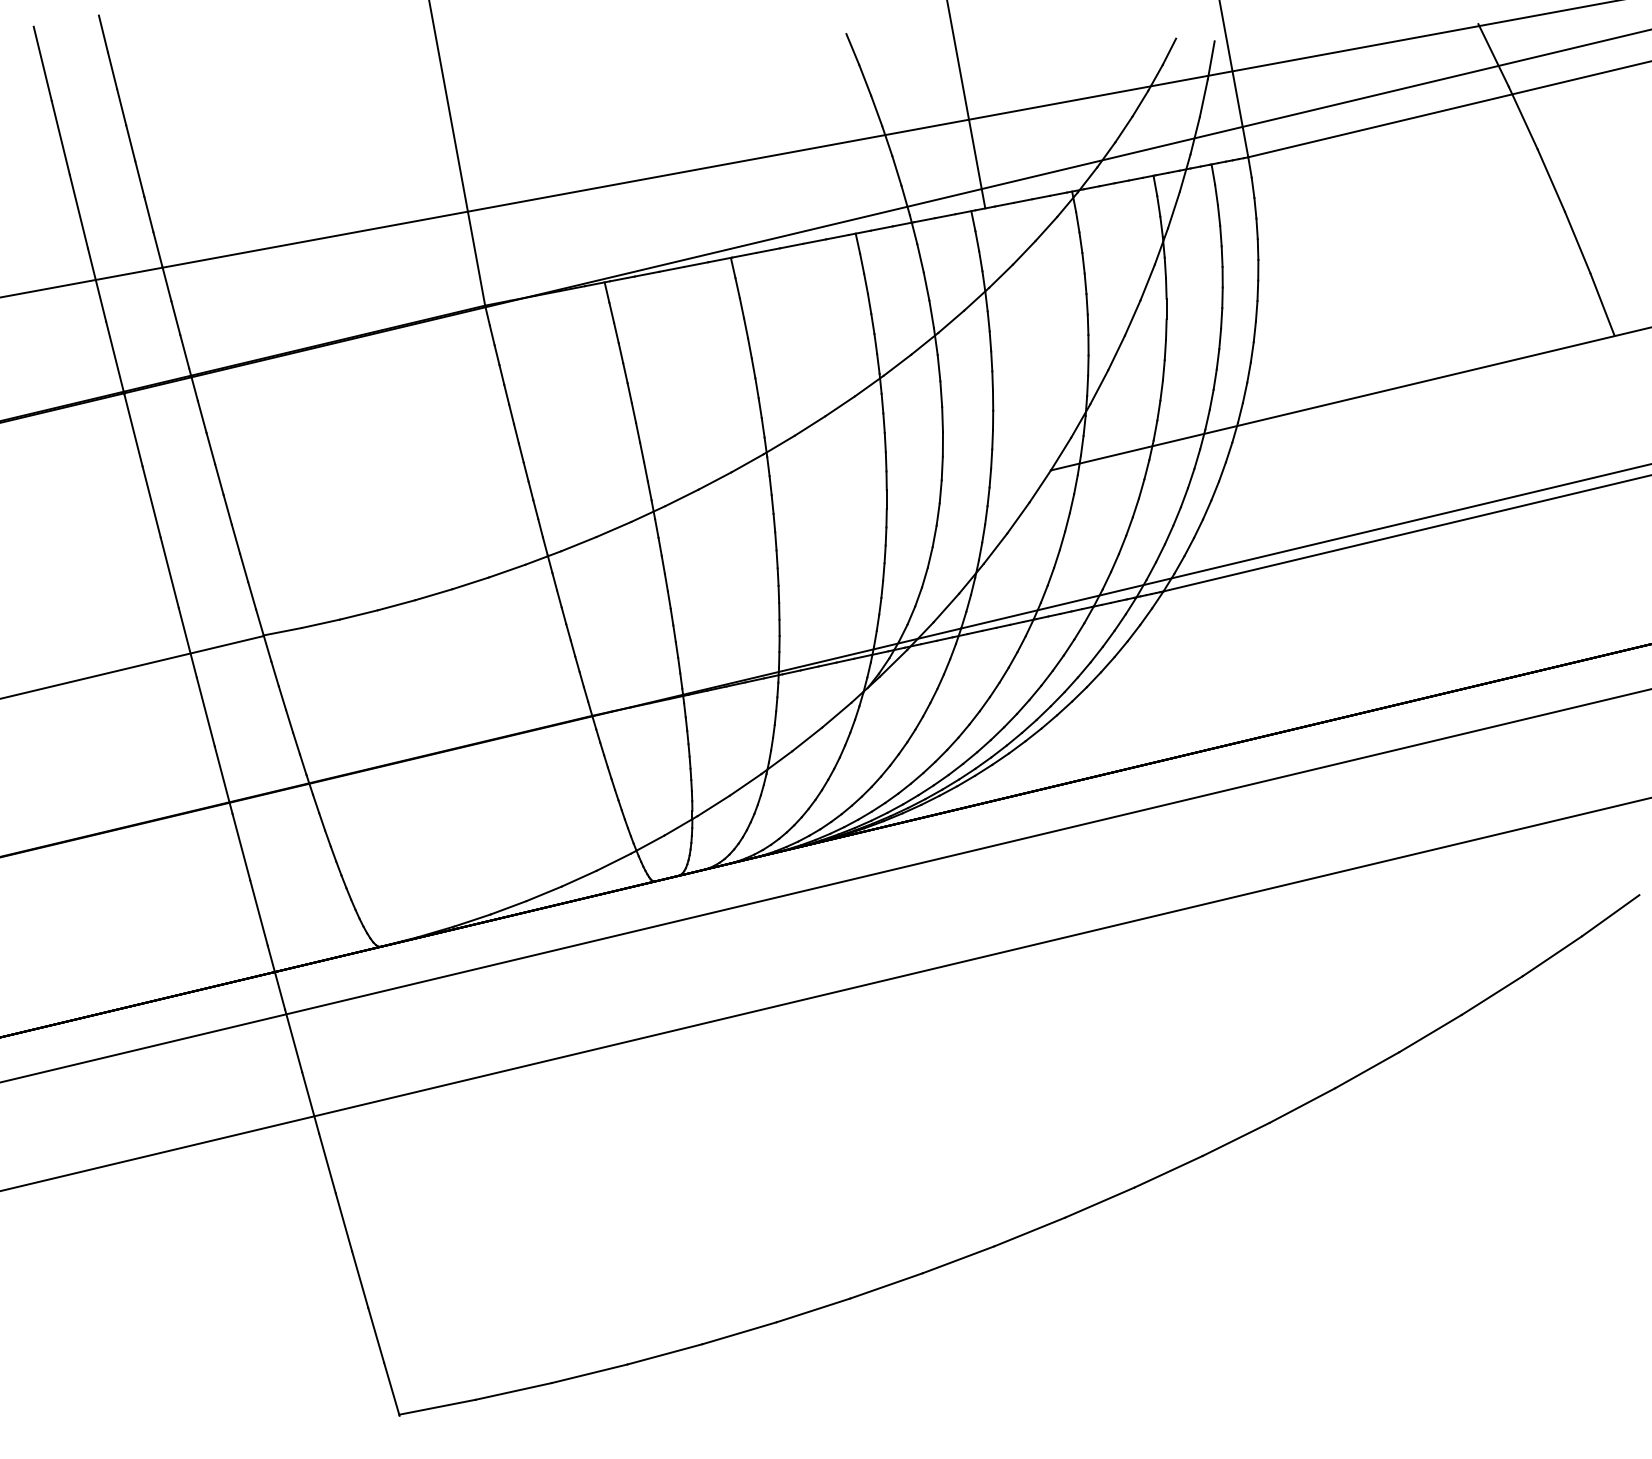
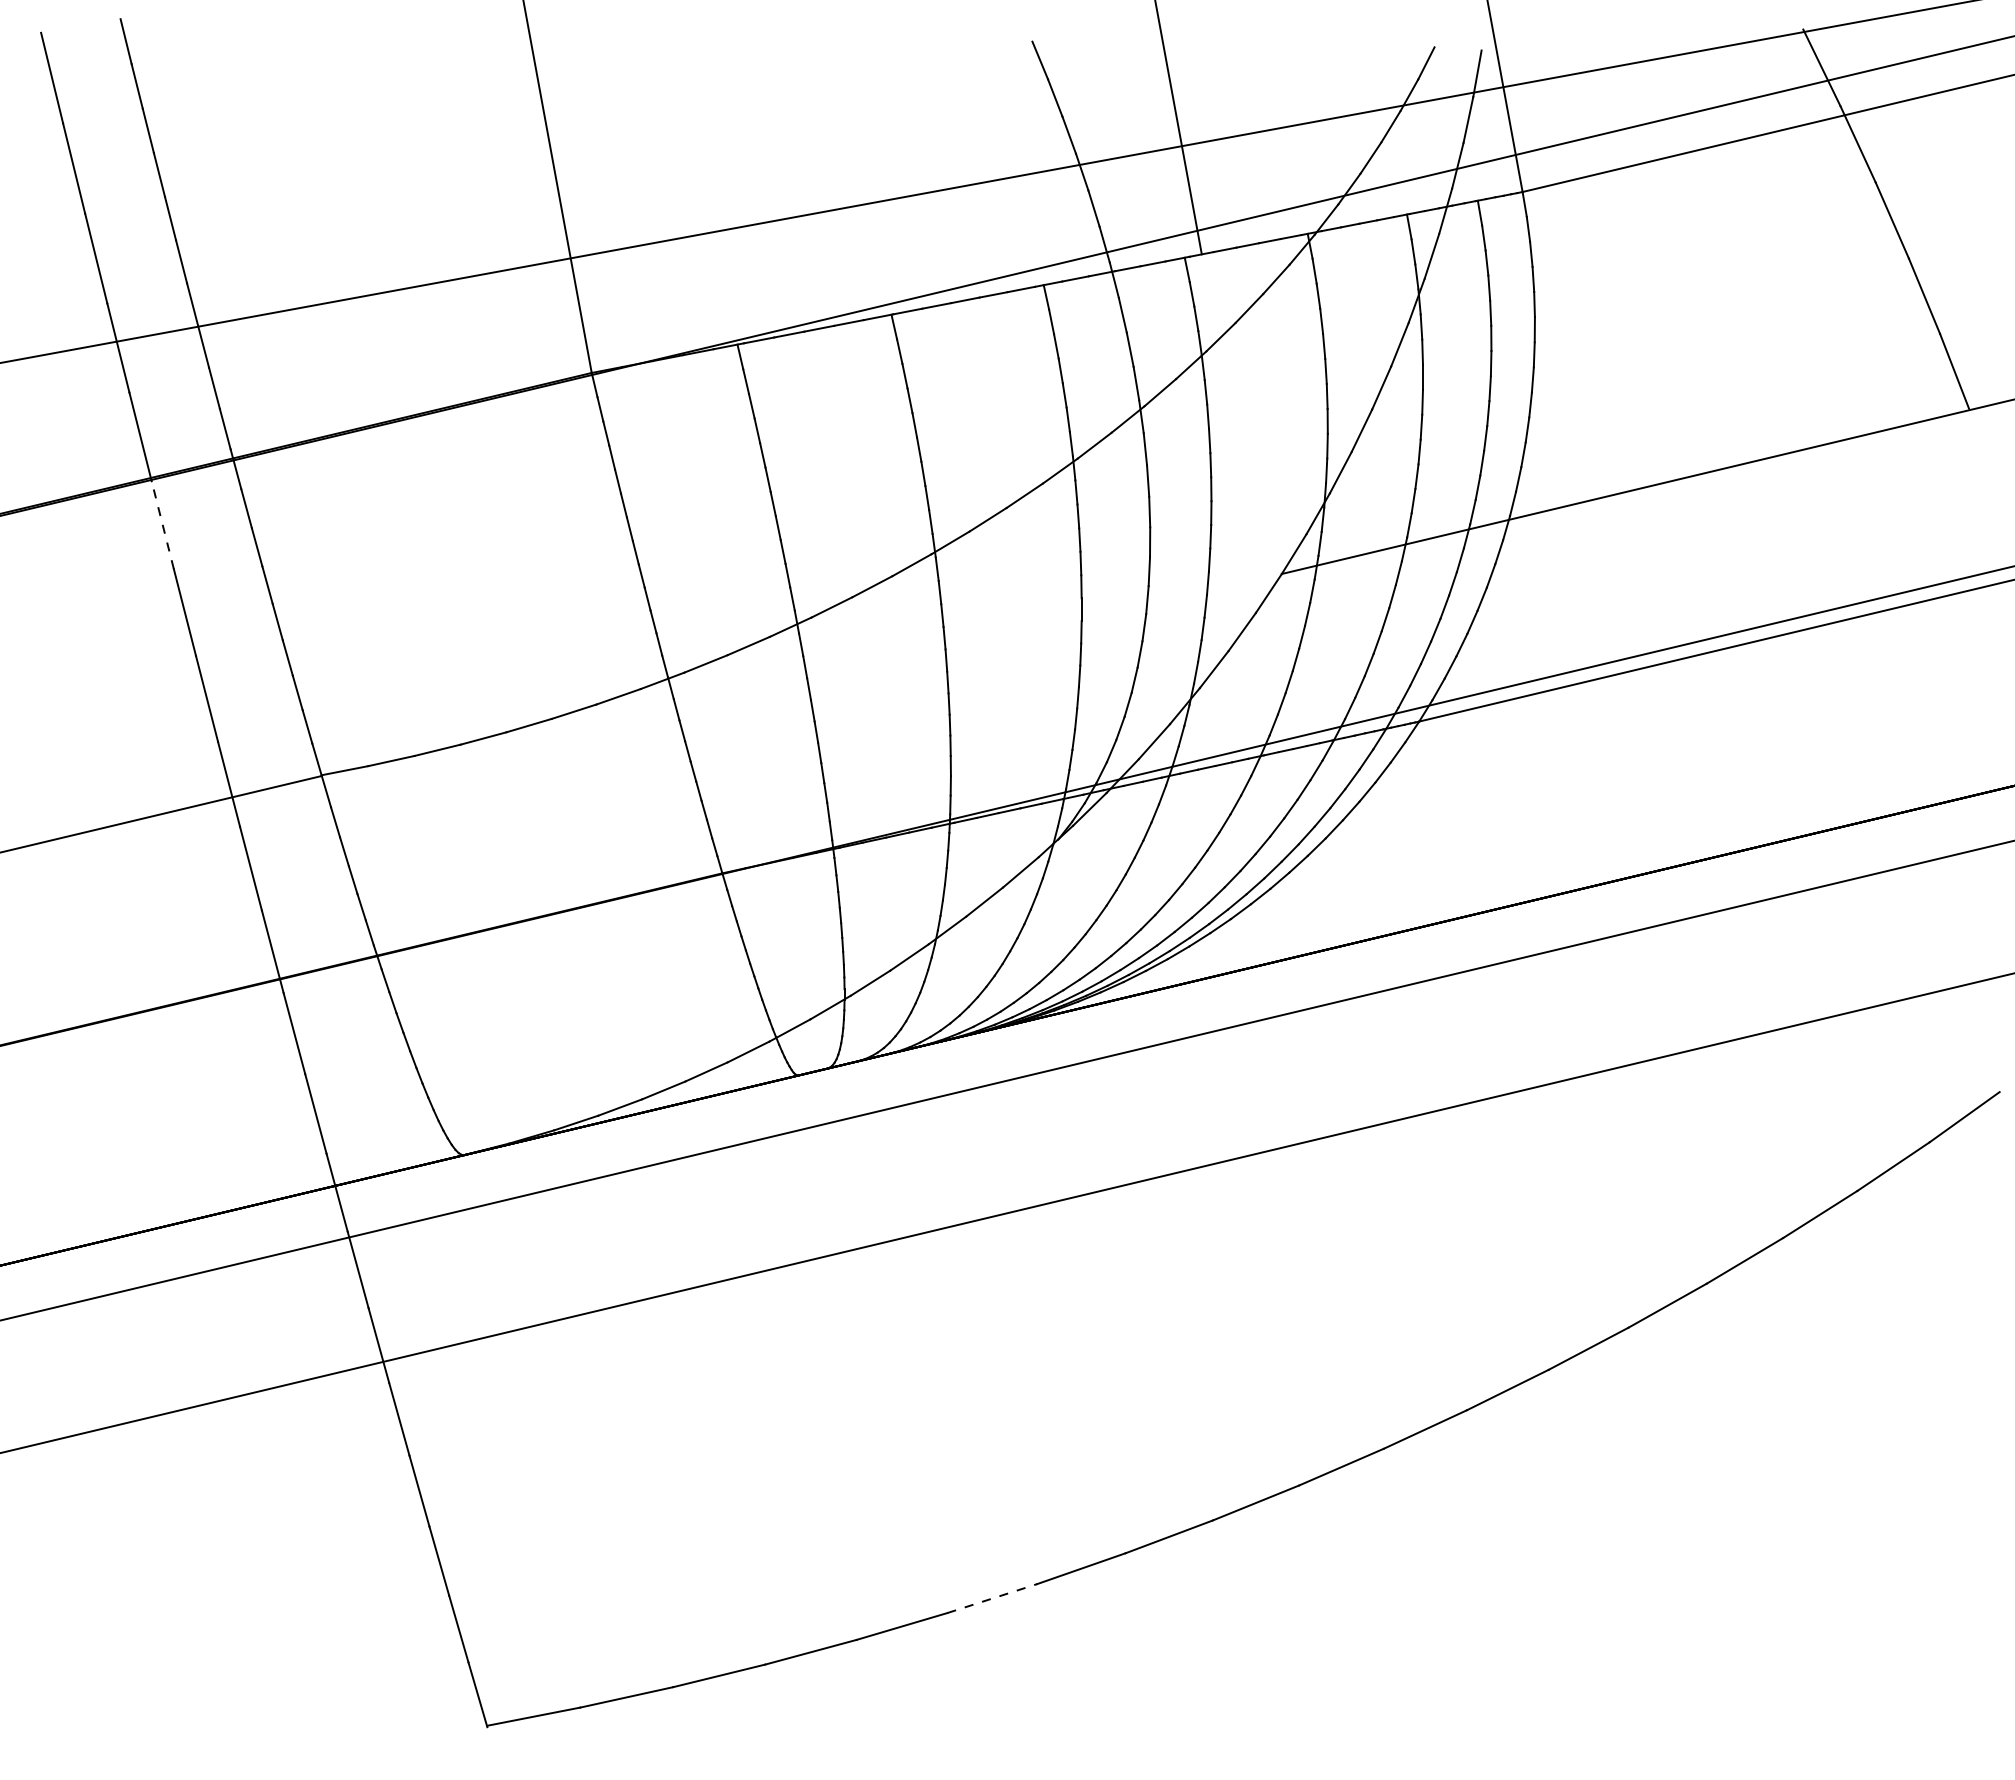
line: (133, 429) -> (162, 524), solid -> dashed
line: (813, 1310) -> (992, 1598), solid -> dashed

